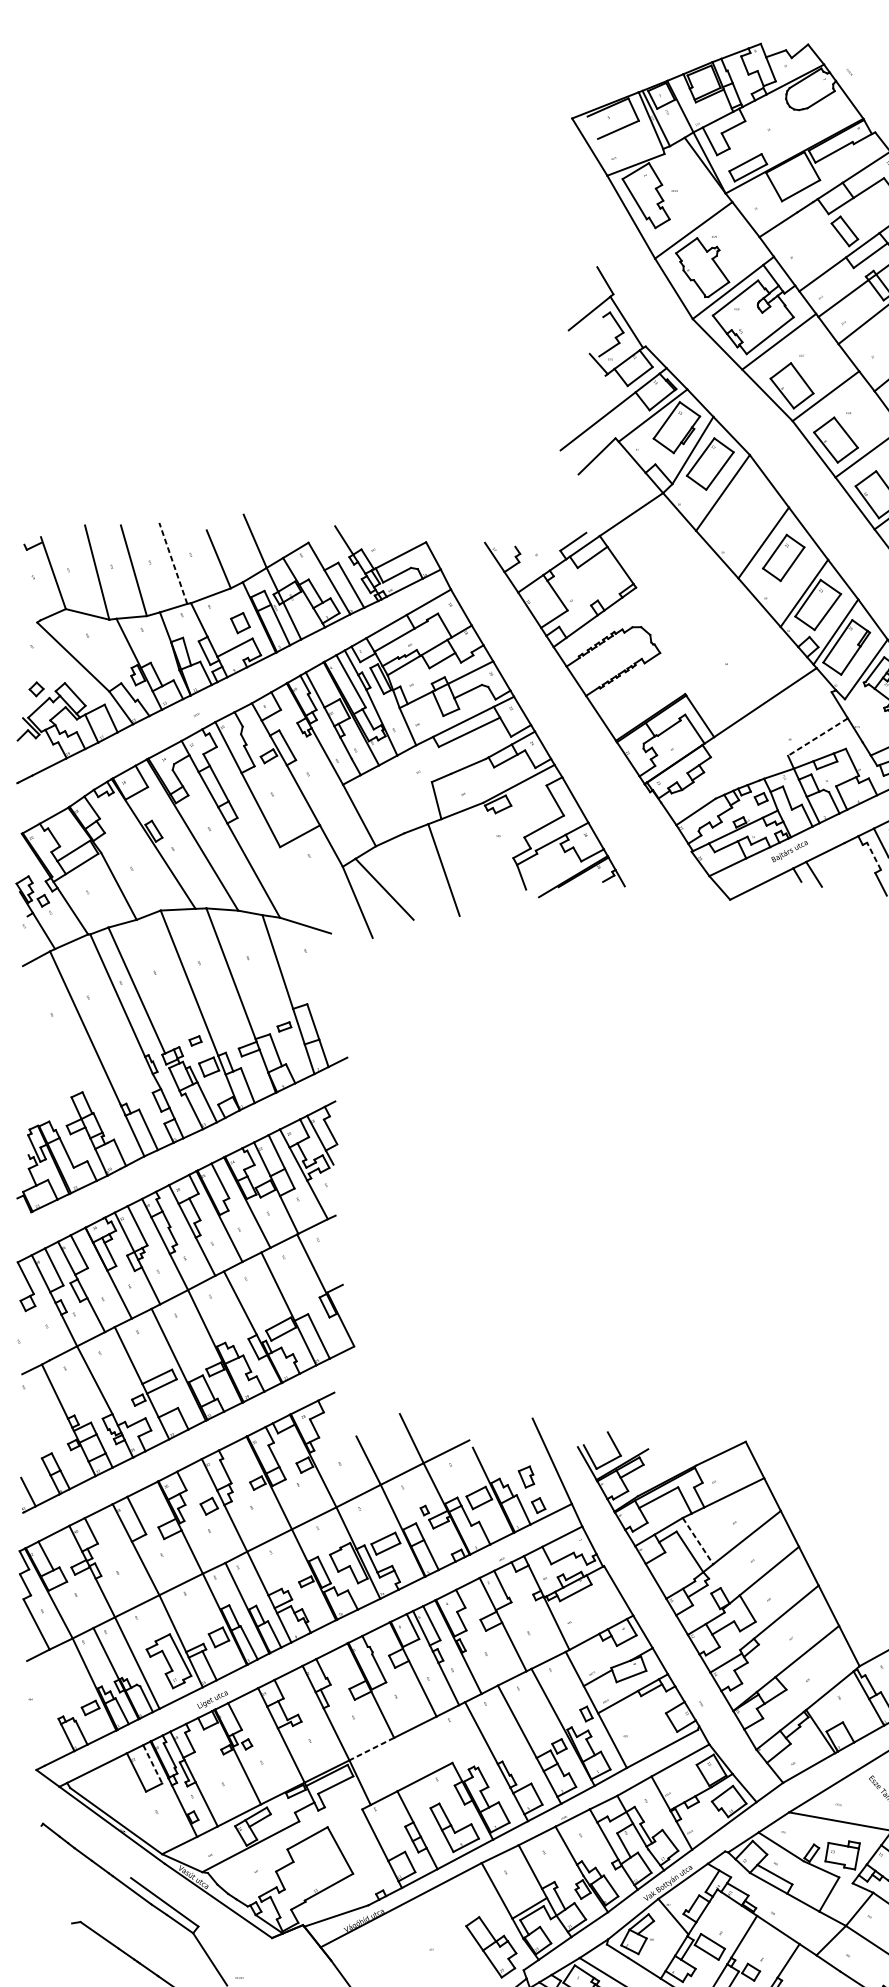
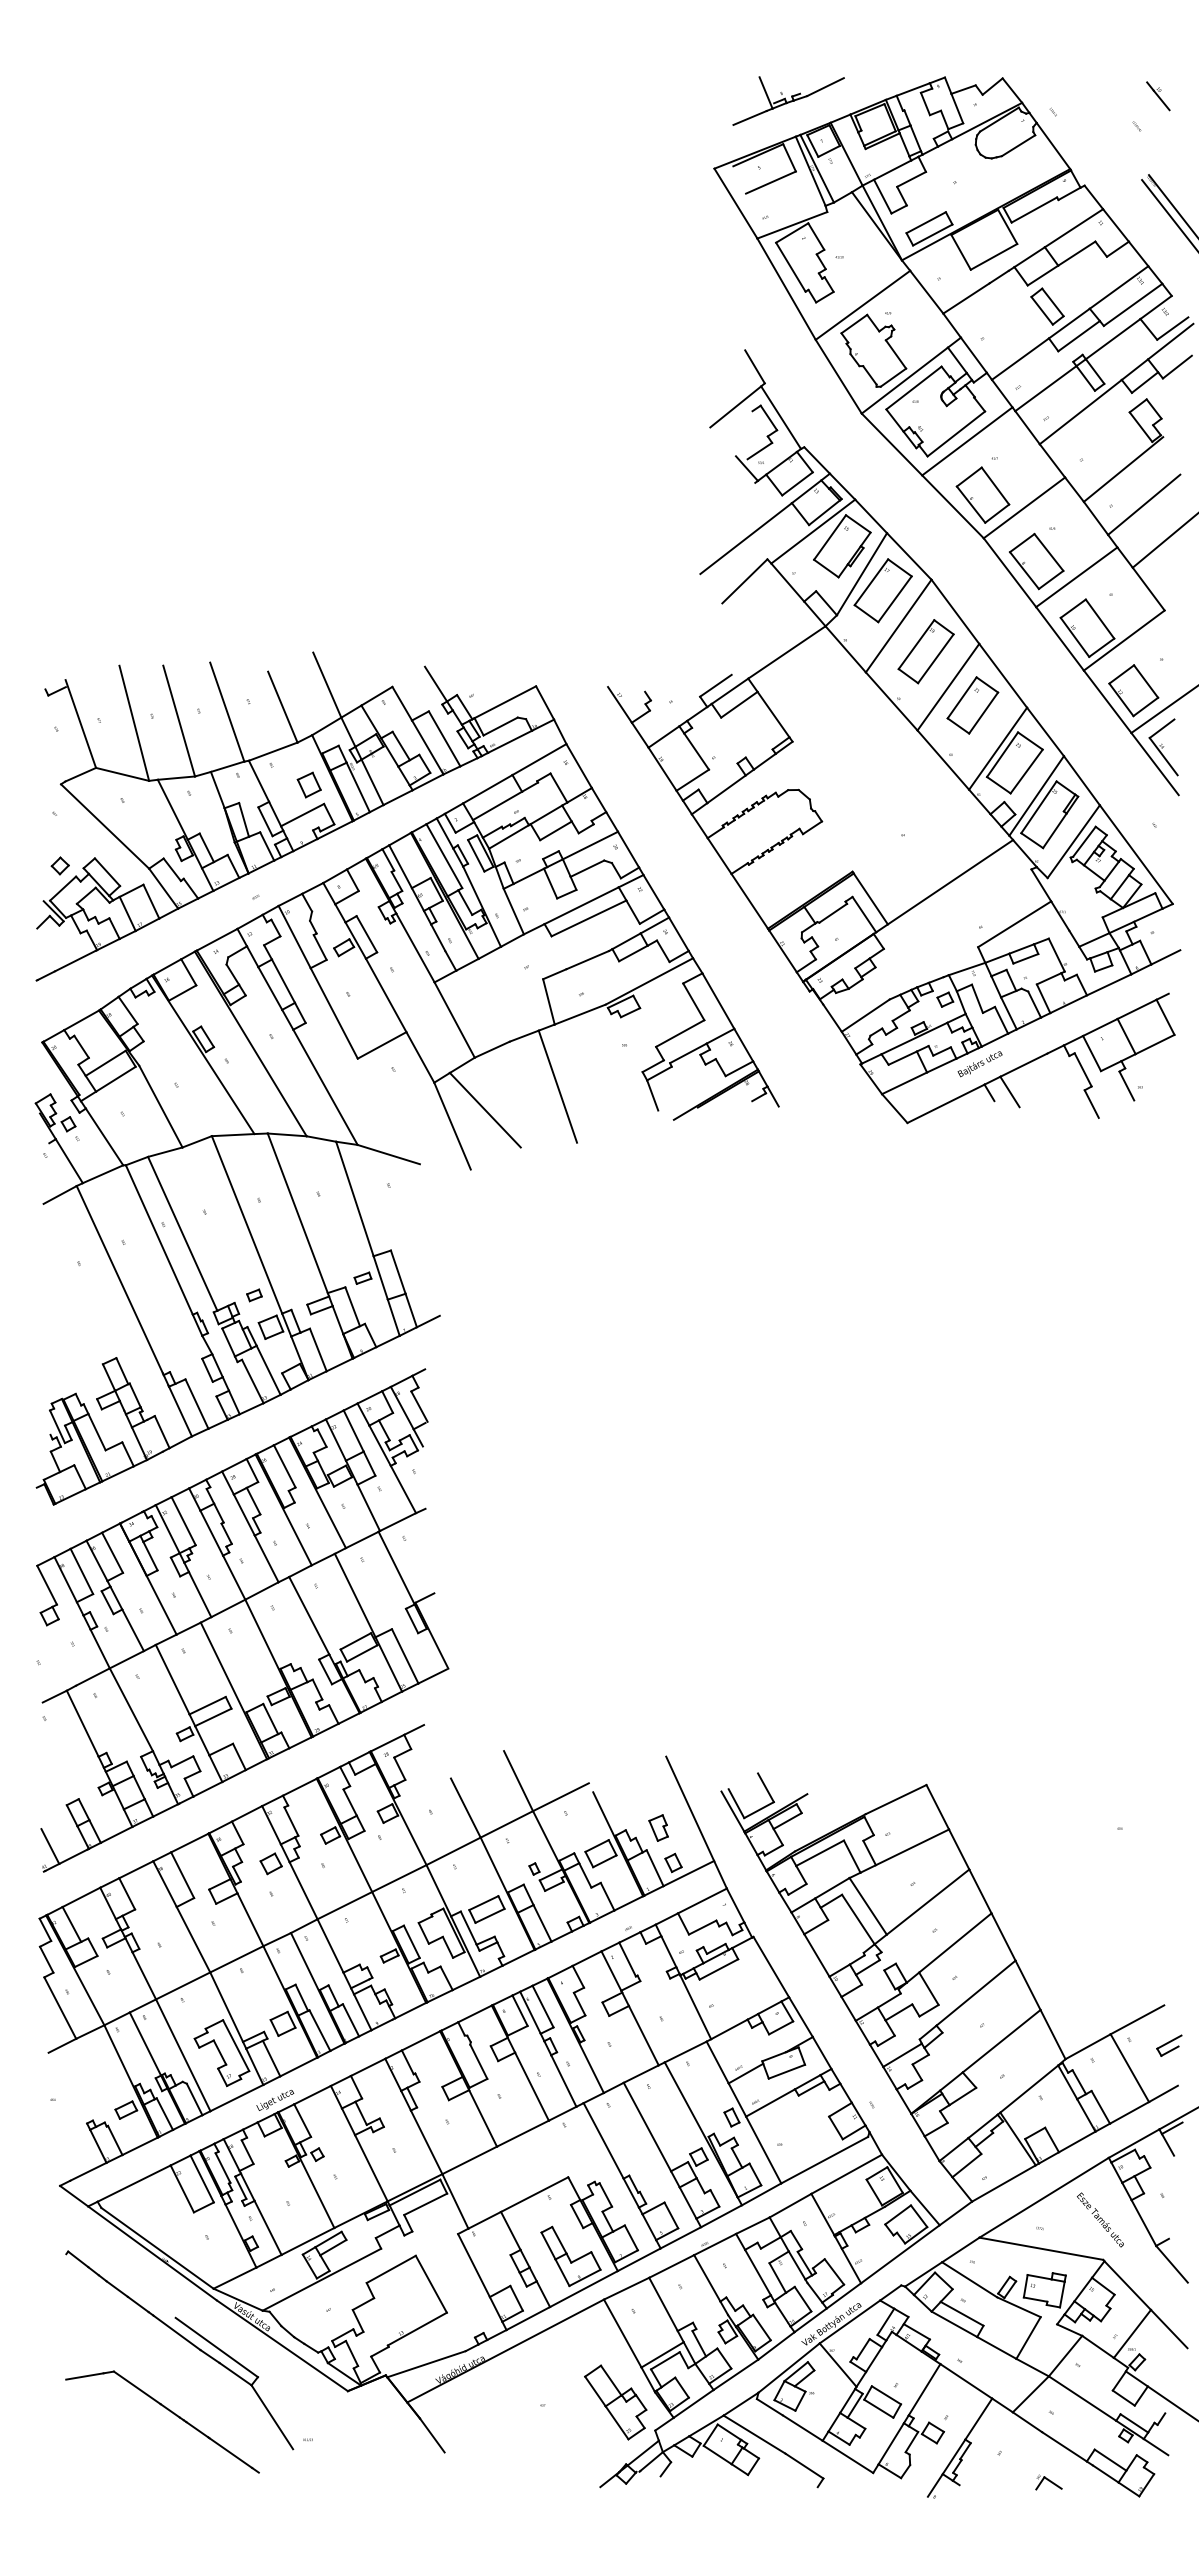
part: (632, 62) -> (788, 100), added
part: (744, 513) -> (925, 651), added
line: (173, 562) -> (227, 711), dashed -> solid
line: (817, 737) -> (1014, 924), dashed -> solid
line: (874, 855) -> (1083, 1069), dashed -> solid
line: (698, 1541) -> (868, 1906), dashed -> solid
line: (371, 1749) -> (469, 2160), dashed -> solid
line: (153, 1764) -> (202, 2179), dashed -> solid
line: (56, 1926) -> (84, 2376), added

